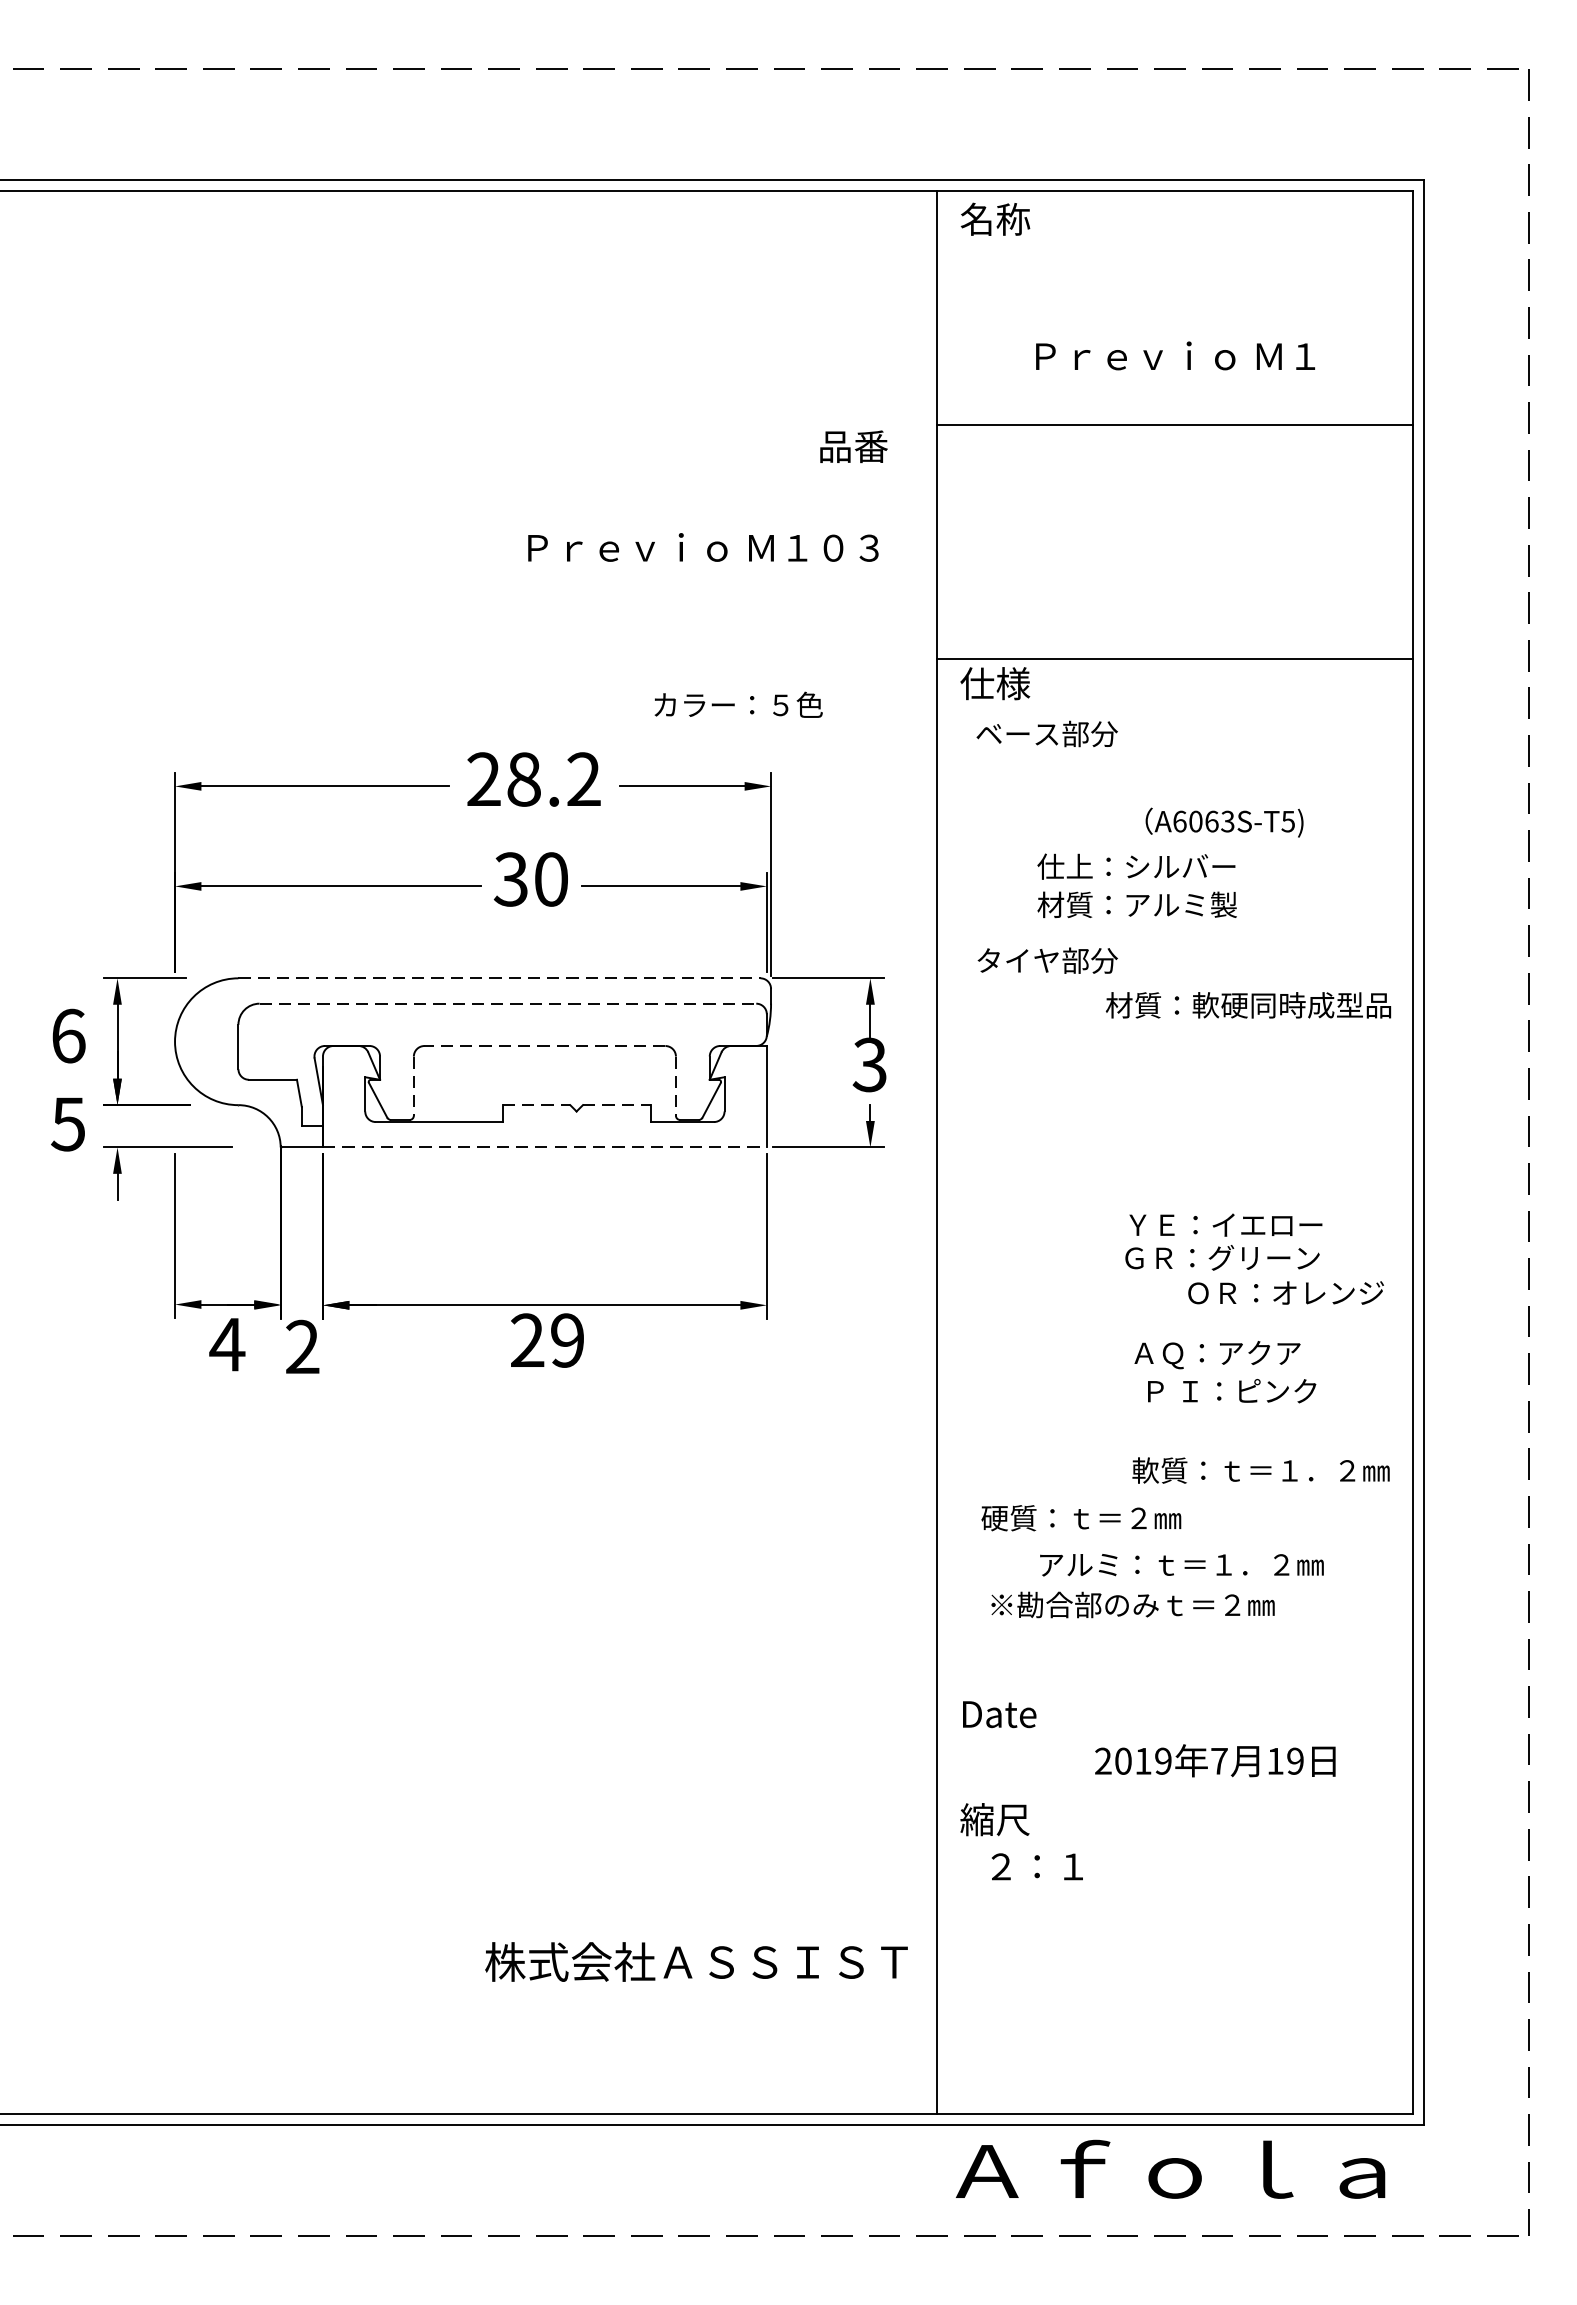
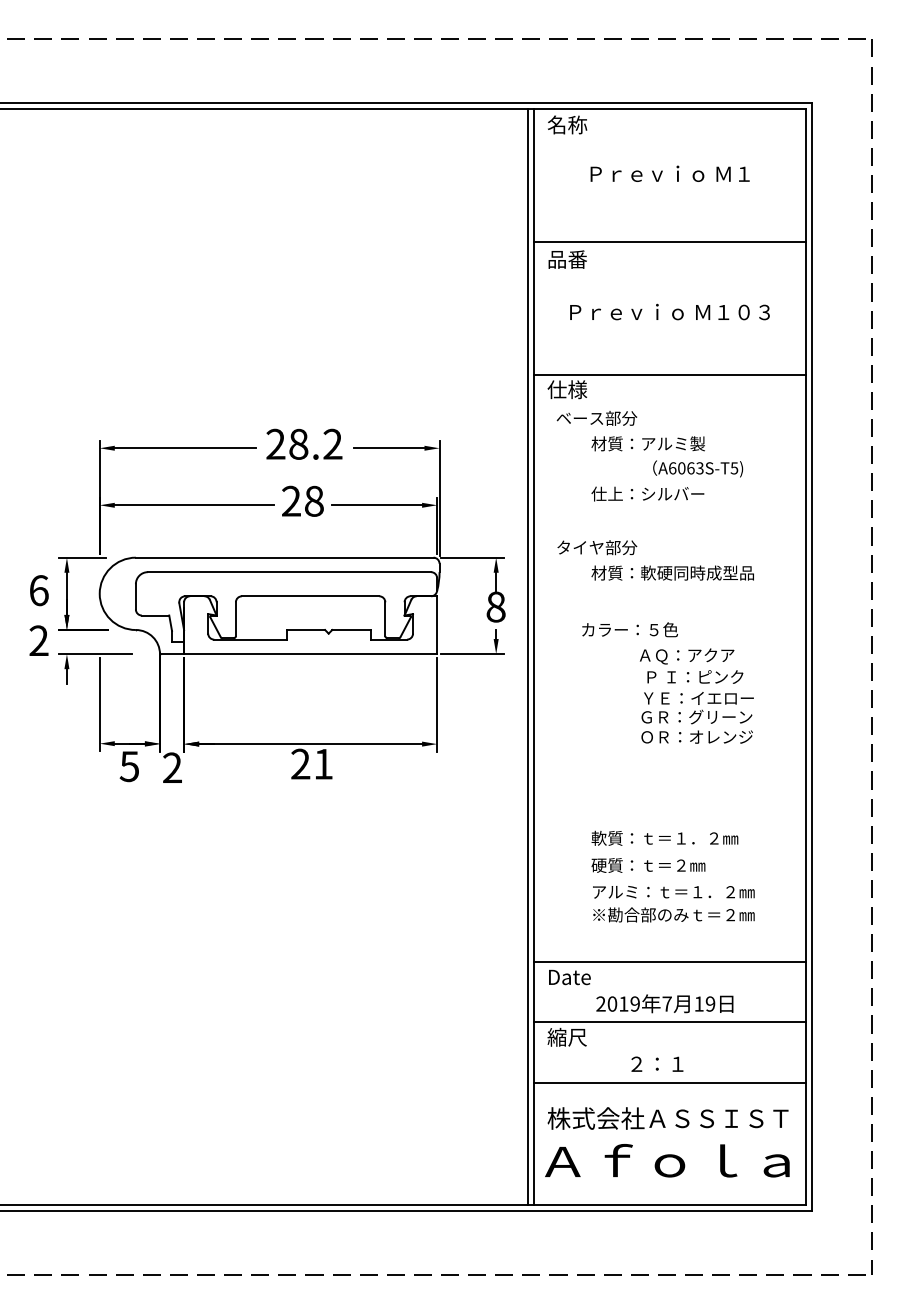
text: (1174, 355) -> (669, 173), moved
text: (853, 446) -> (567, 259), moved
text: (702, 546) -> (669, 311), moved
text: (737, 704) -> (629, 629), moved
text: (530, 879) -> (302, 501), 30 -> 28
text: (1135, 904) -> (647, 443), moved
line: (499, 977) -> (284, 557), dashed -> solid
line: (507, 1004) -> (289, 572), dashed -> solid
text: (1248, 1004) -> (672, 572), moved
line: (544, 1046) -> (310, 596), dashed -> solid
text: (869, 1063) -> (495, 606), 3 -> 8
line: (413, 1086) -> (235, 619), dashed -> solid
line: (676, 1086) -> (385, 619), dashed -> solid
line: (537, 1106) -> (306, 630), dashed -> solid
line: (618, 1106) -> (352, 630), dashed -> solid
text: (67, 1123) -> (38, 640), 5 -> 2
line: (544, 1148) -> (310, 654), dashed -> solid
line: (927, 1151) -> (528, 656), added
text: (1284, 1291) -> (696, 736), moved
text: (567, 1339) -> (323, 763), 29 -> 21
text: (227, 1344) -> (129, 766), 4 -> 5
text: (1225, 1370) -> (691, 665), moved
text: (1260, 1469) -> (664, 837), moved
text: (1081, 1518) -> (648, 865), moved
text: (1132, 1604) -> (673, 914), moved
line: (1174, 1688) -> (669, 962), added
text: (1214, 1760) -> (664, 1003), moved
line: (1174, 1793) -> (669, 1022), added
text: (1037, 1865) -> (657, 1063), moved
line: (1174, 1898) -> (669, 1082), added
text: (695, 1961) -> (667, 1118), moved
text: (1170, 2168) -> (667, 1160), moved

